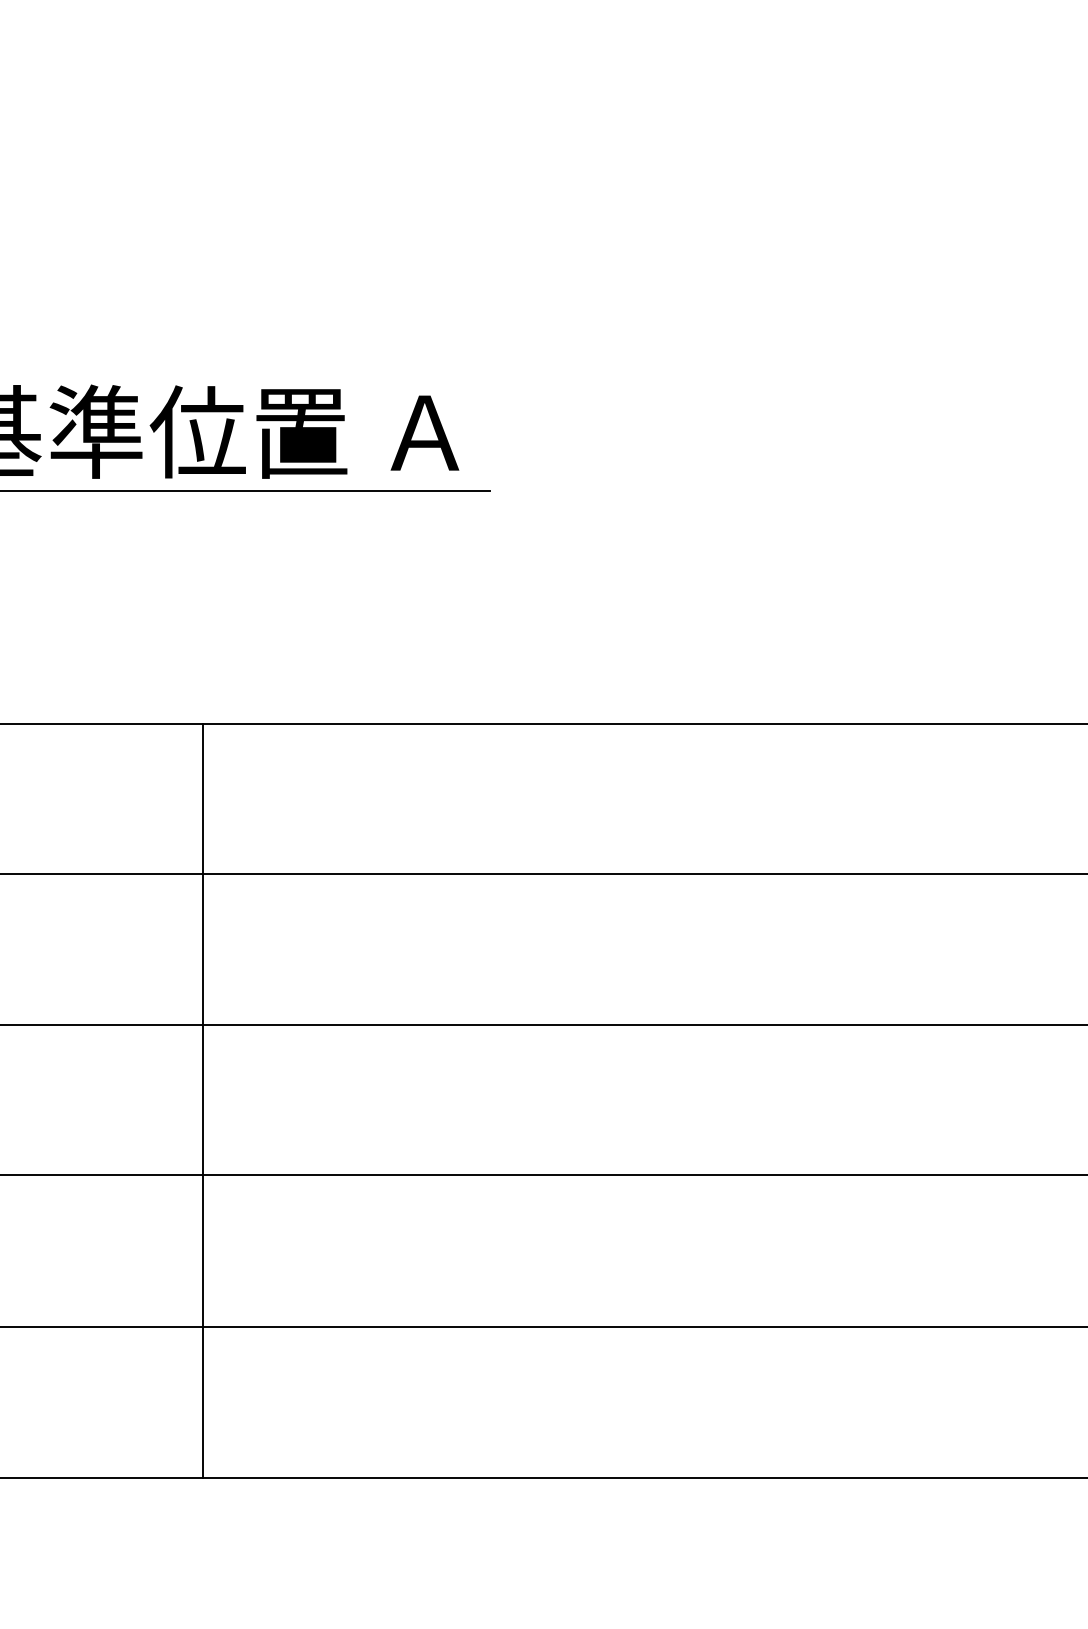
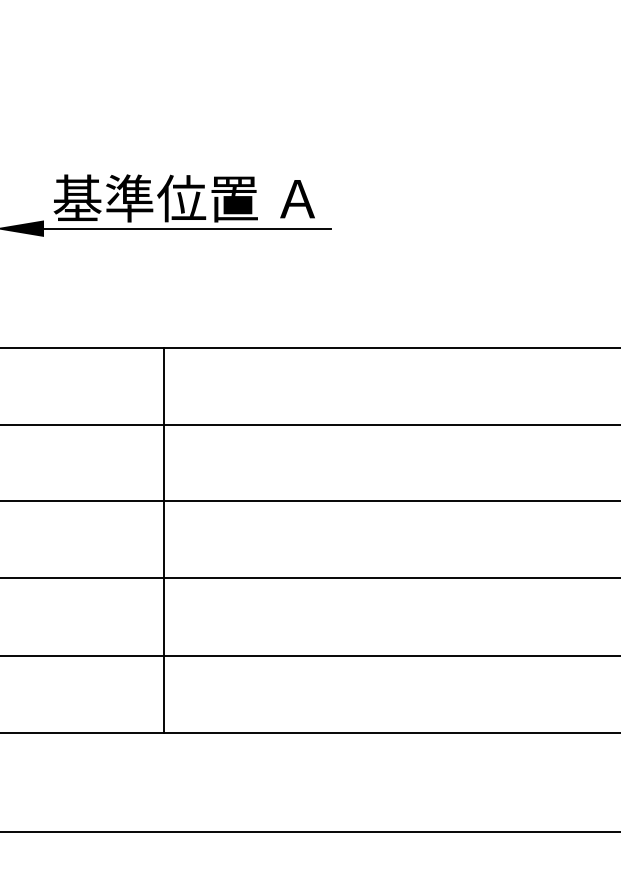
line: (203, 1101) -> (164, 540), moved

